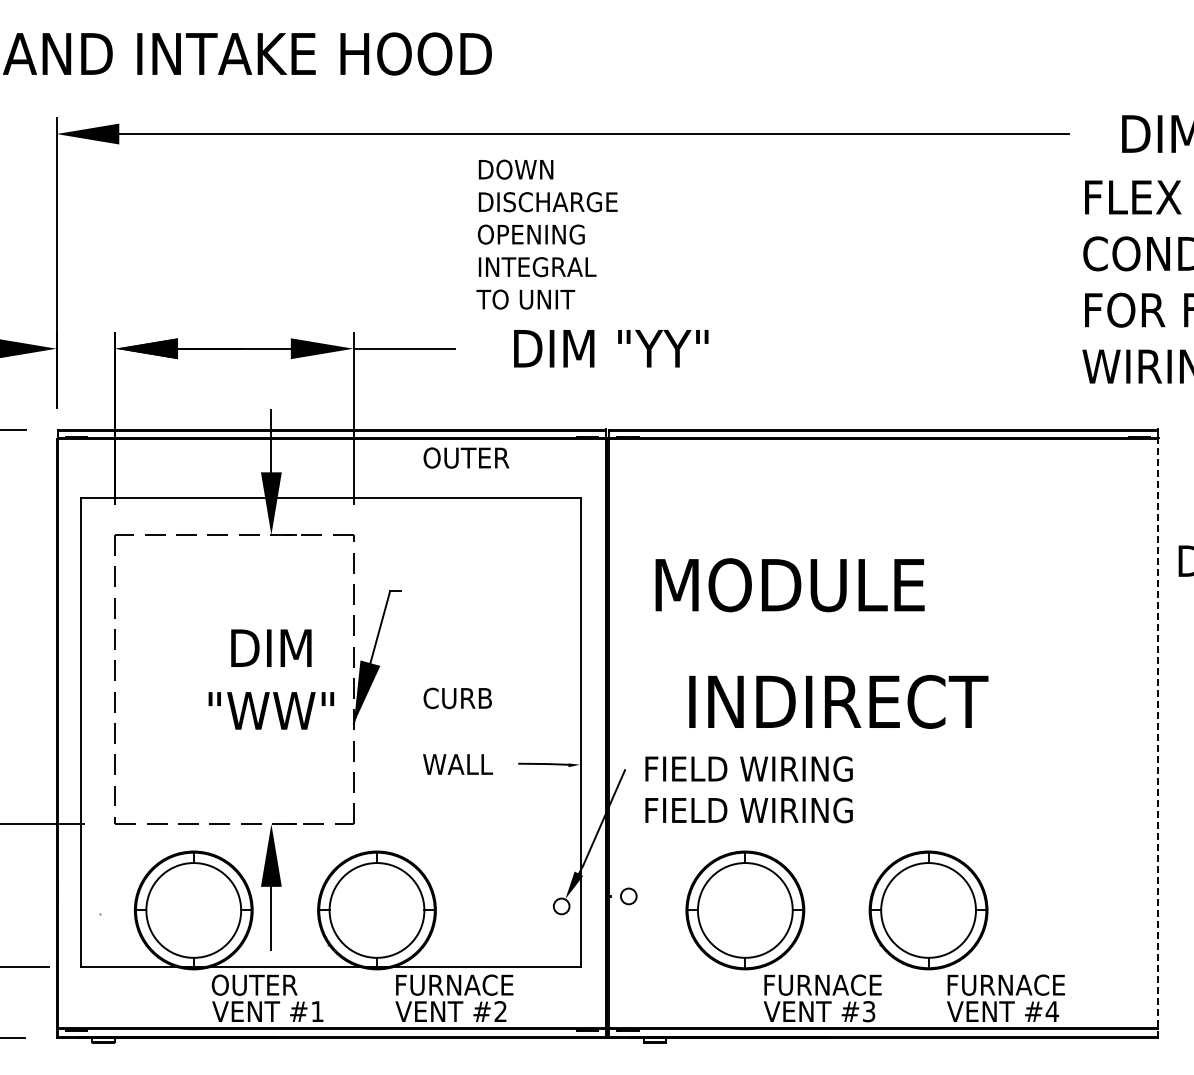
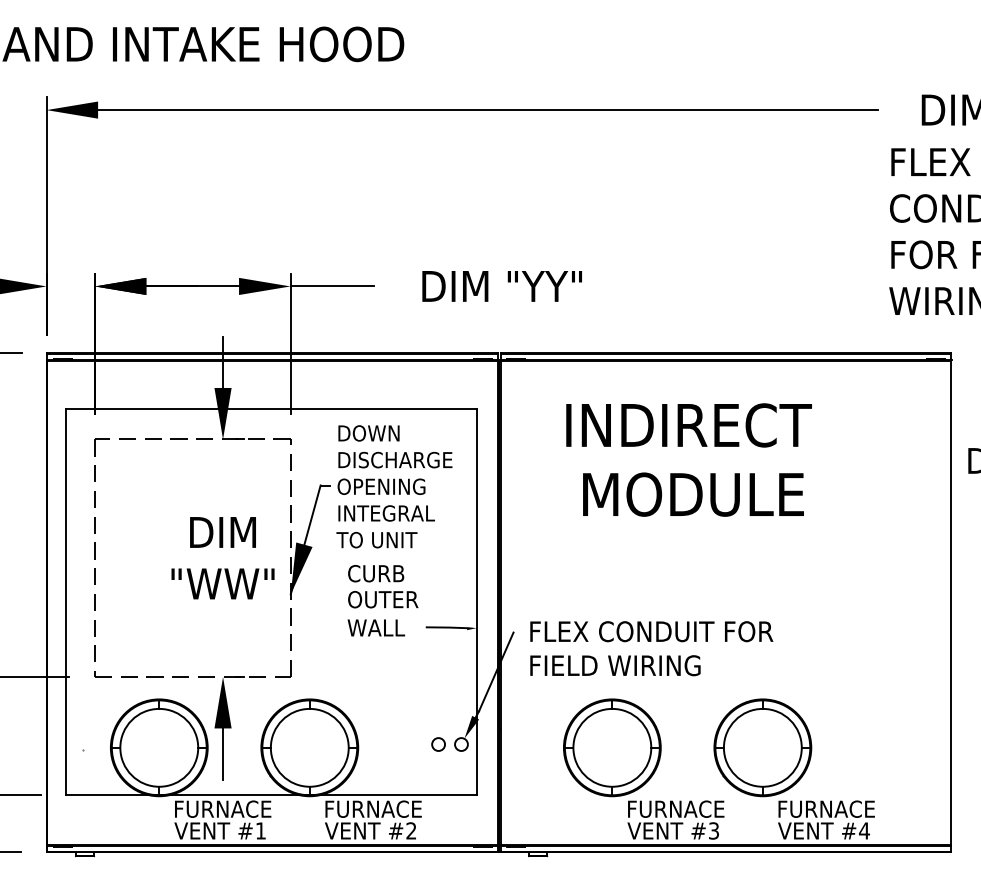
text: (546, 234) -> (393, 486), moved
text: (466, 457) -> (383, 599), moved
text: (789, 585) -> (692, 494), moved
text: (838, 701) -> (688, 425), moved
line: (1157, 737) -> (950, 605), dashed -> solid
text: (803, 768) -> (660, 631), FIELD WIRING -> FLEX CONDUIT FOR
circle: (628, 896) -> (438, 744), moved
text: (270, 984) -> (222, 808), OUTER -> FURNACE

